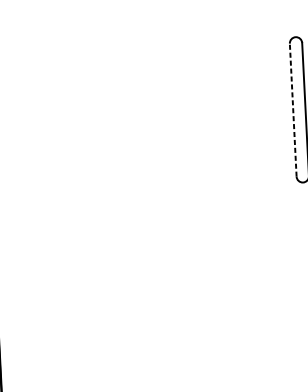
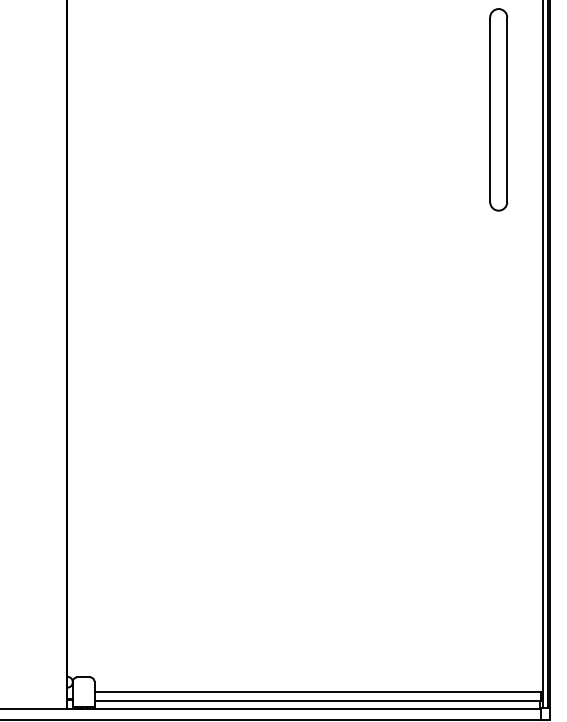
line: (293, 109) -> (490, 109), dashed -> solid

